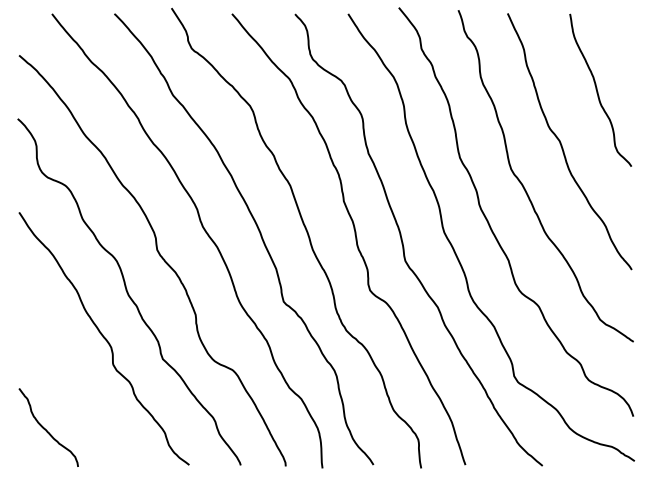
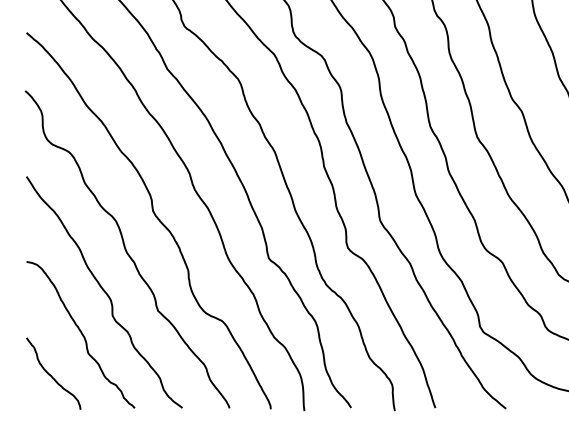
curve: (78, 383) -> (80, 333), added

